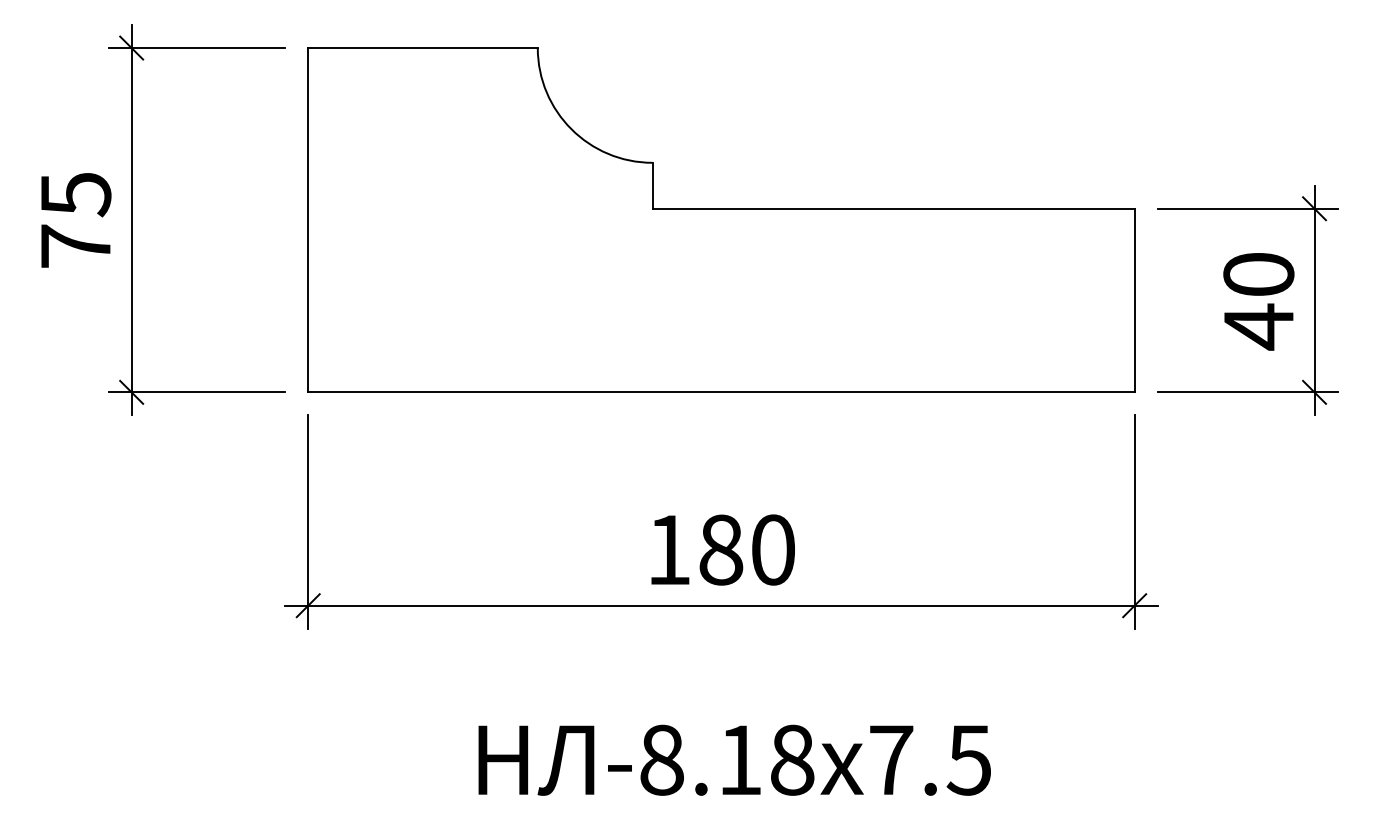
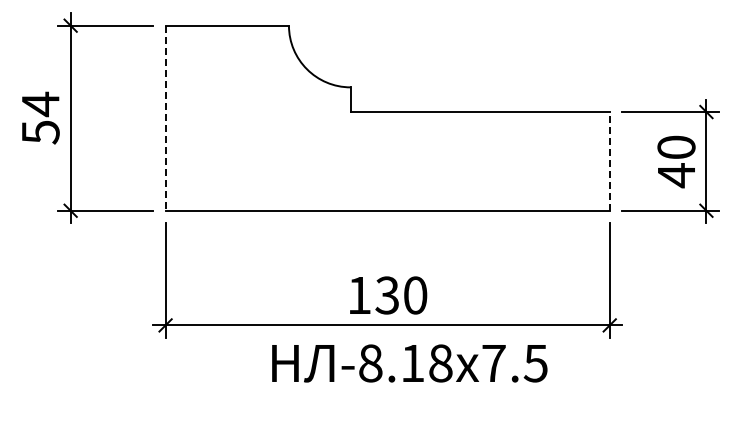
text: (75, 218) -> (40, 117), 75 -> 54
line: (308, 220) -> (165, 118), solid -> dashed
line: (1134, 298) -> (609, 160), solid -> dashed
text: (721, 550) -> (387, 295), 180 -> 130
text: (734, 760) -> (409, 363), moved

